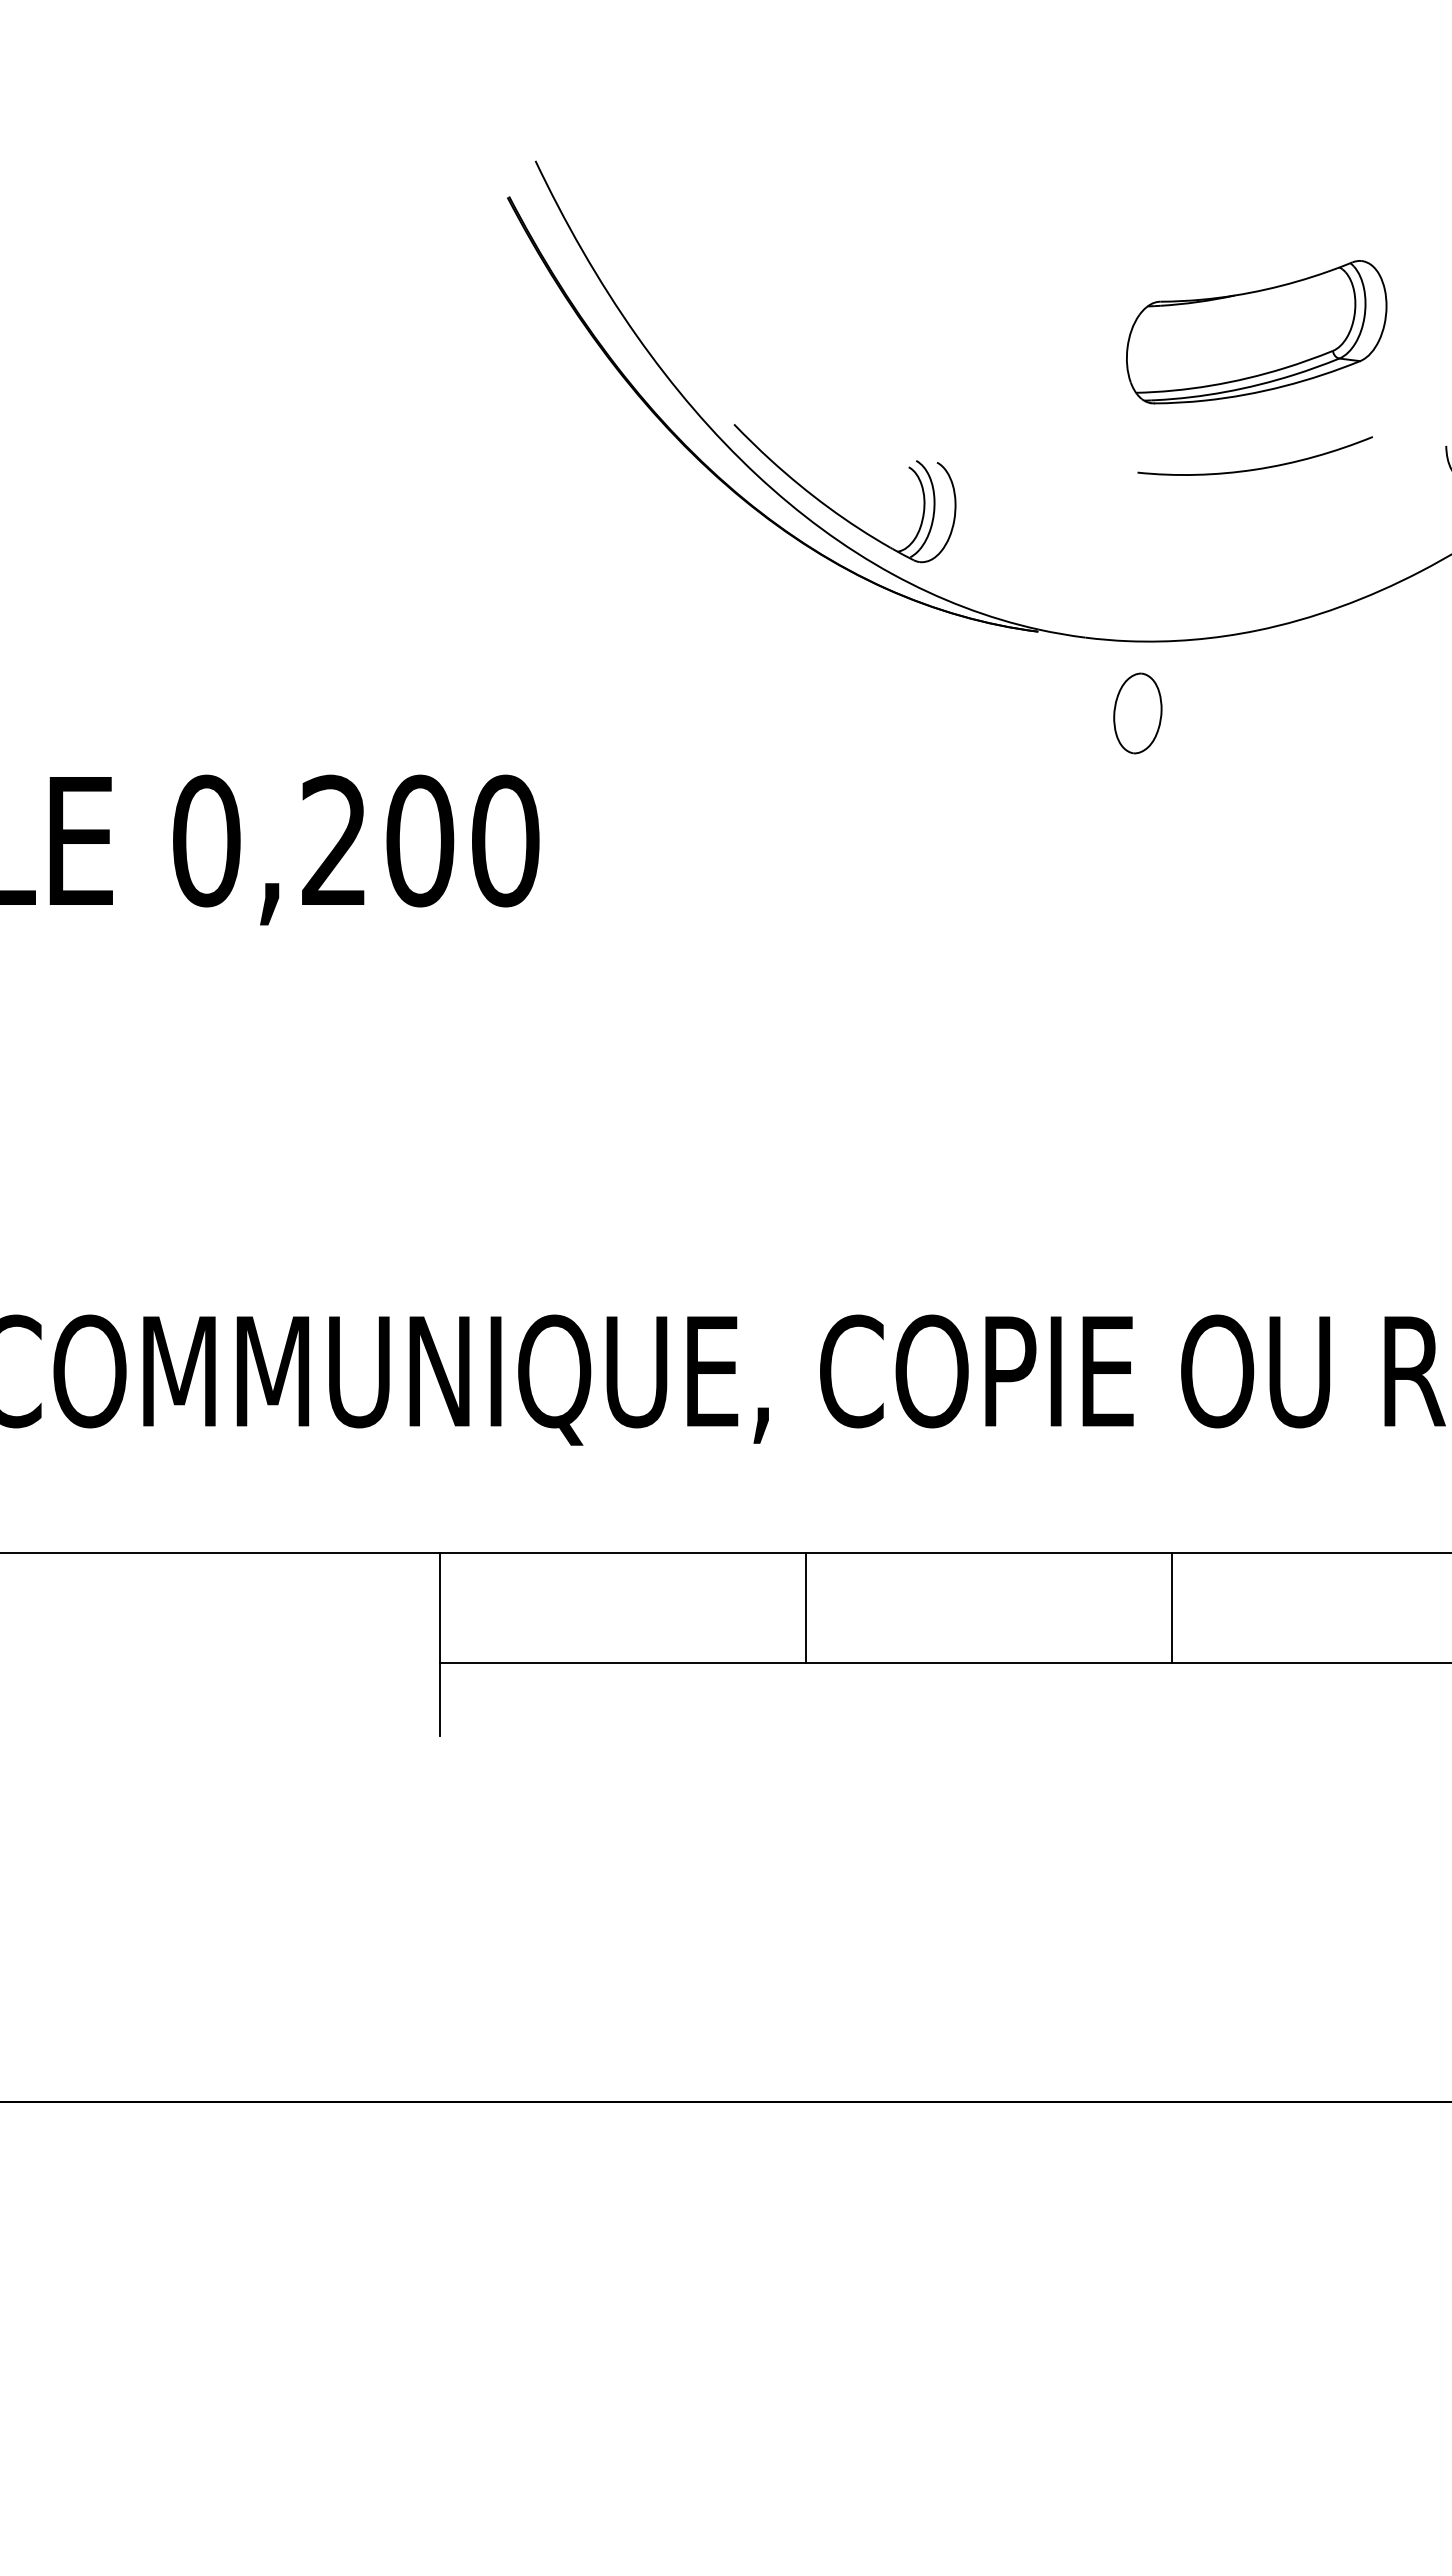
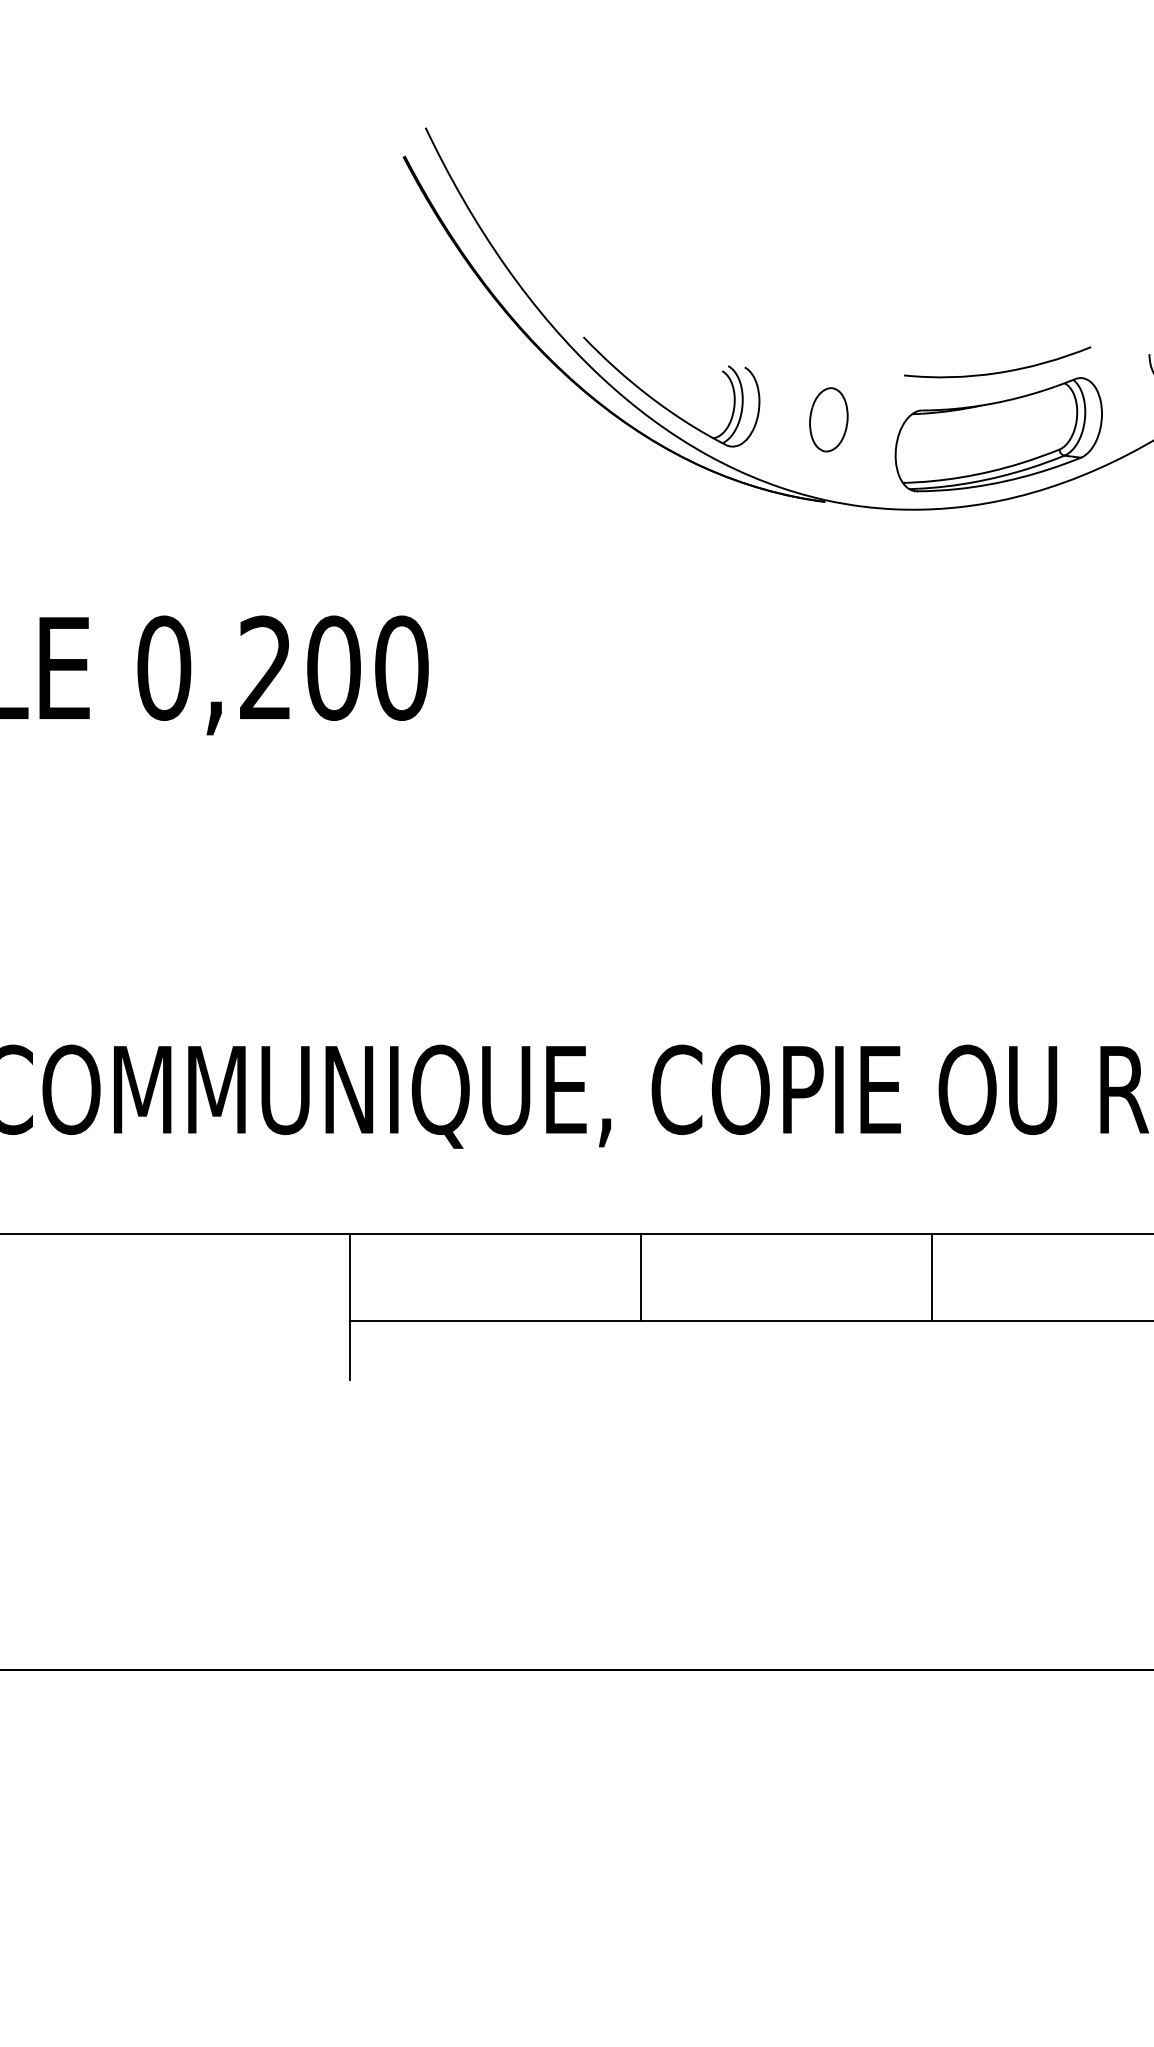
part: (1256, 332) -> (998, 434), moved
part: (1137, 713) -> (828, 419), moved

